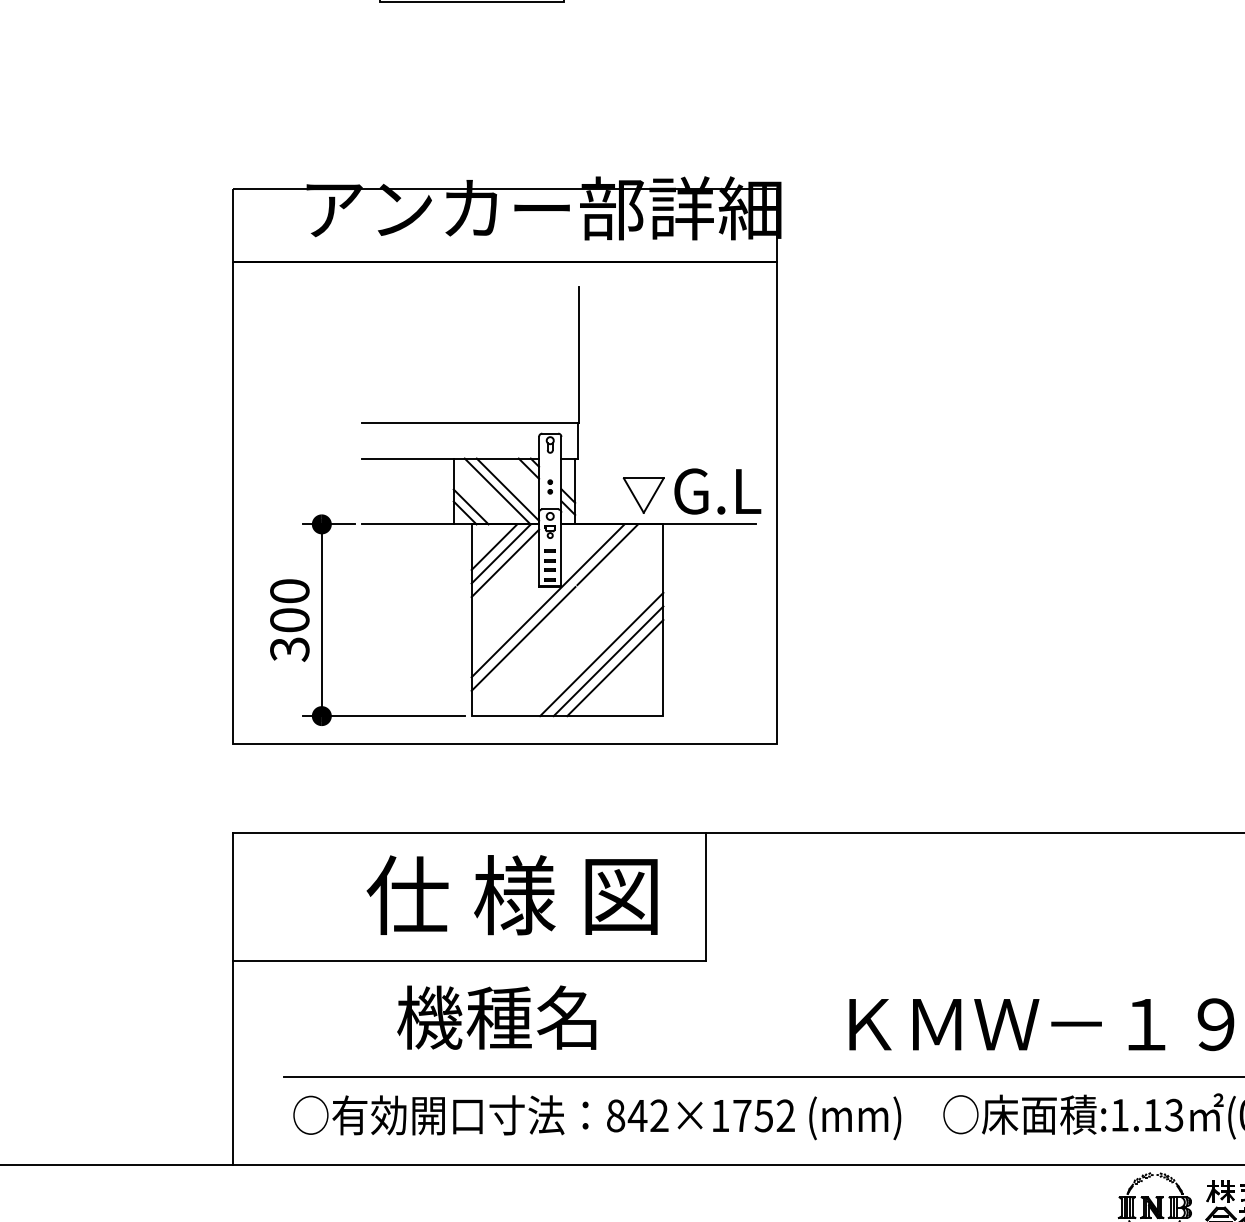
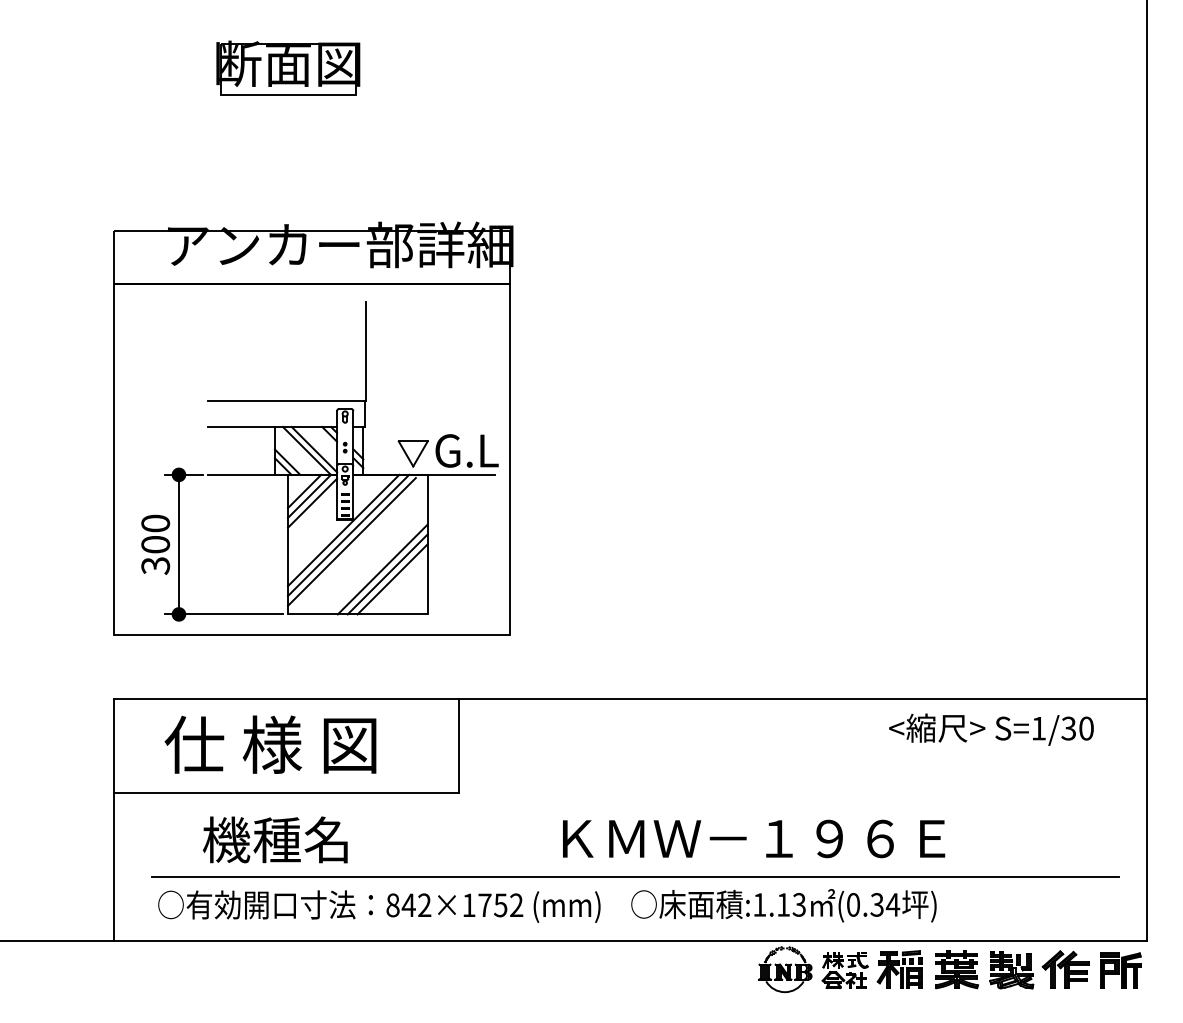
line: (558, 615) -> (351, 541), added
text: (512, 894) -> (270, 744), moved
text: (495, 1017) -> (274, 839), moved

